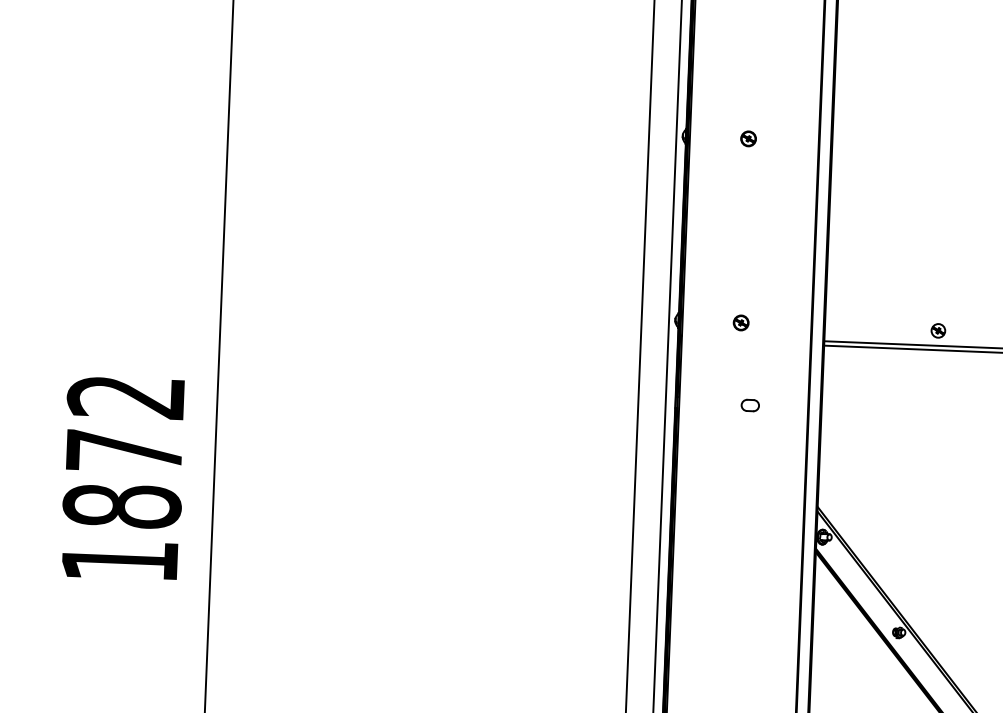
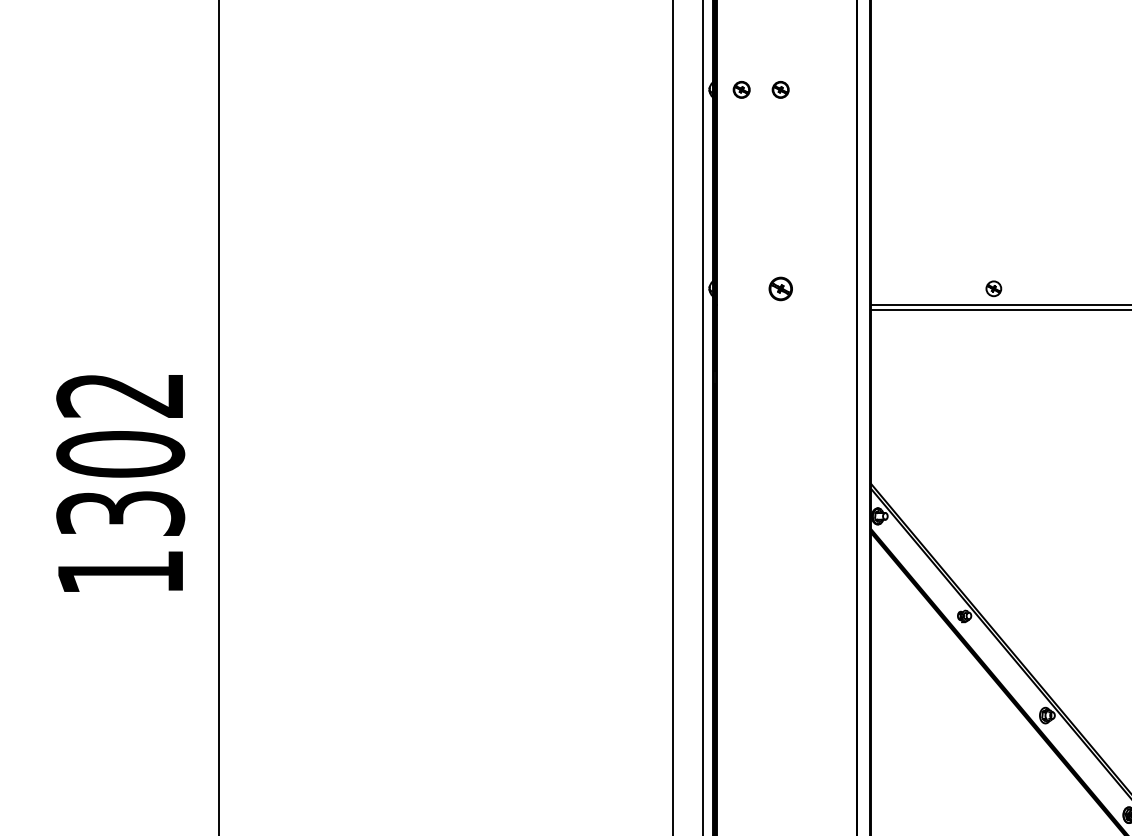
part: (712, 137) -> (741, 89), added
part: (741, 322) -> (780, 288), size x1.4
part: (749, 405) -> (793, 377), removed
text: (123, 478) -> (120, 483), 1872 -> 1302

